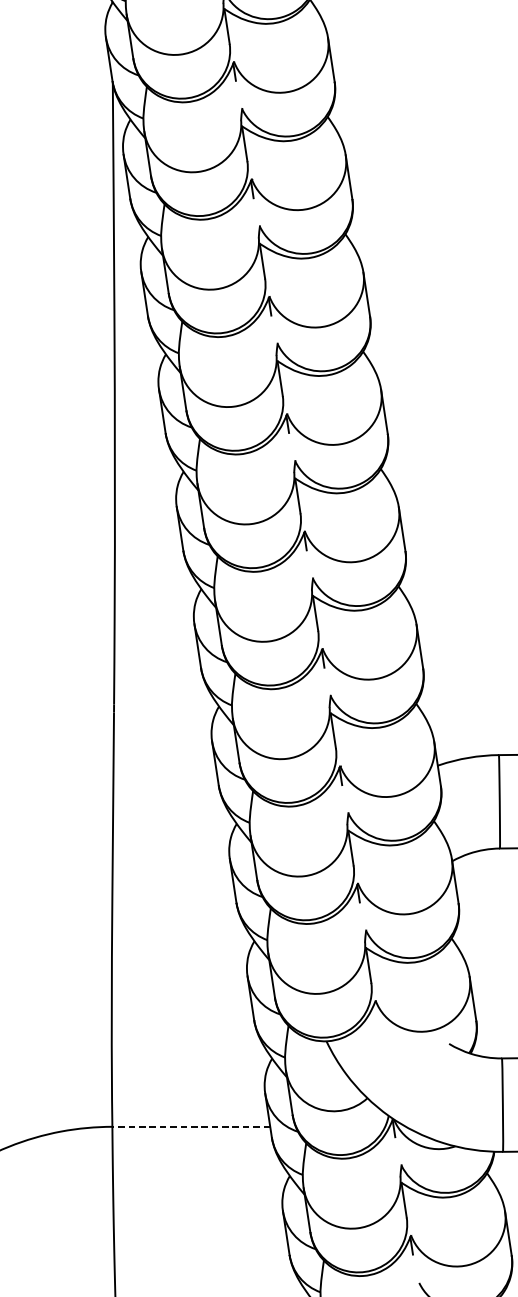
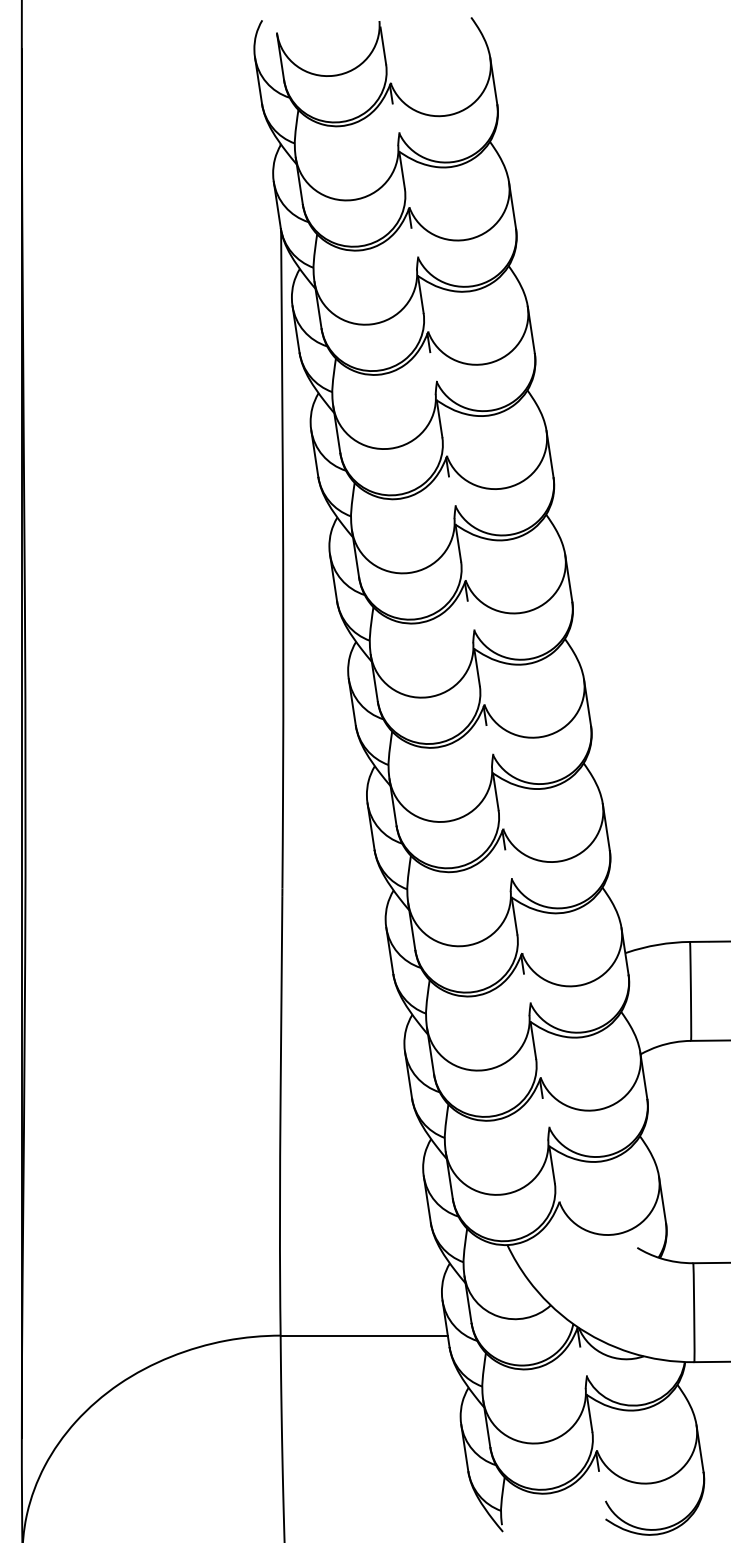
line: (191, 1126) -> (364, 1335), dashed -> solid

